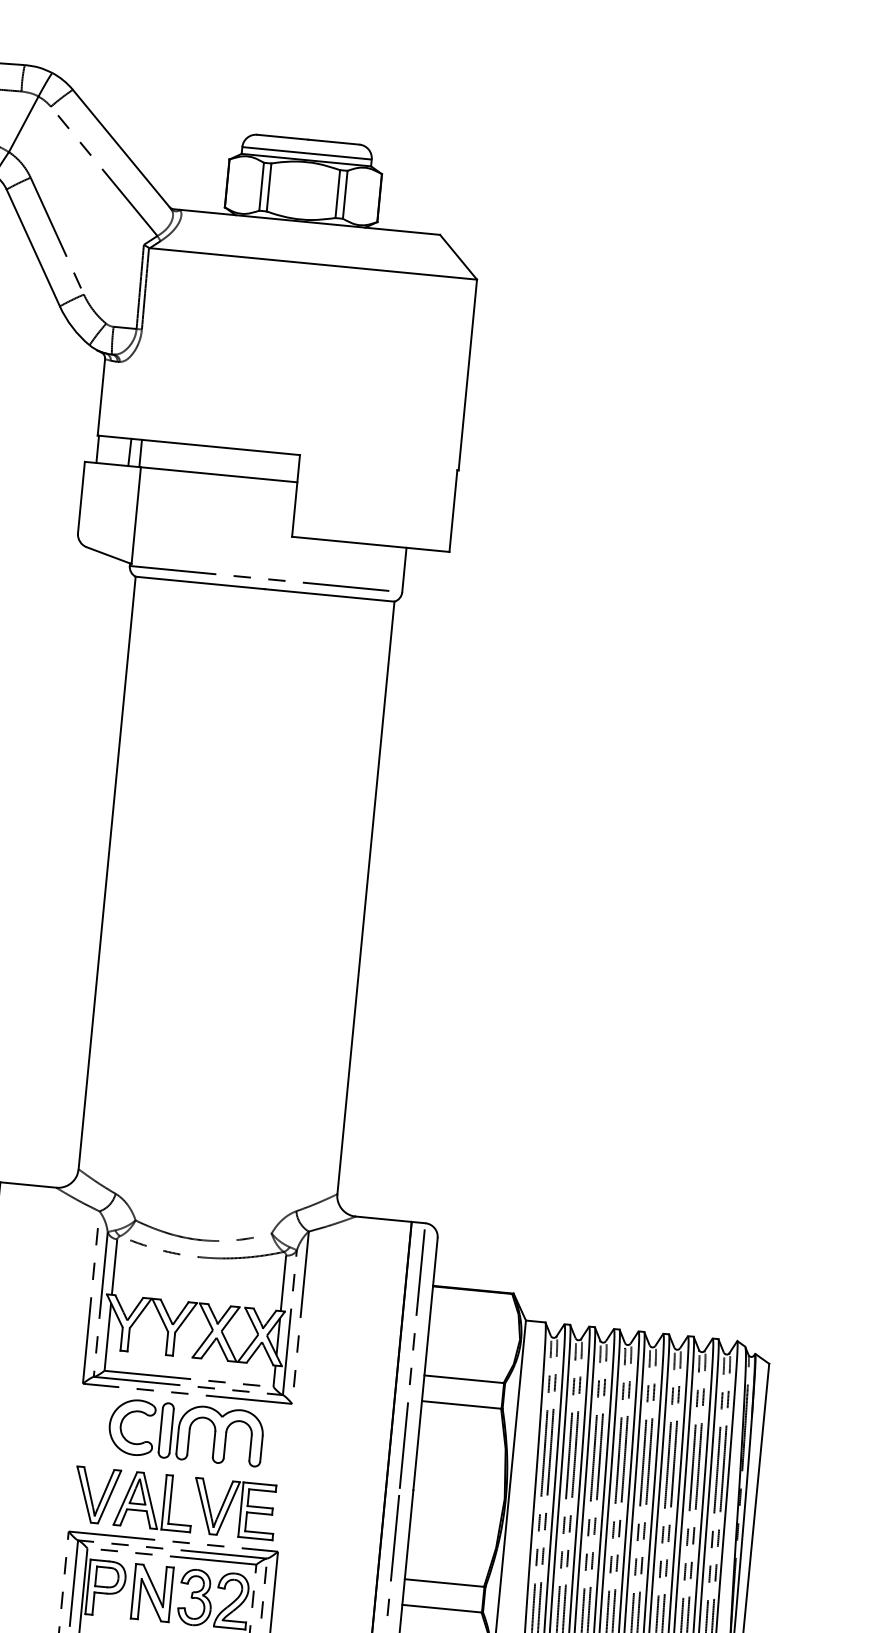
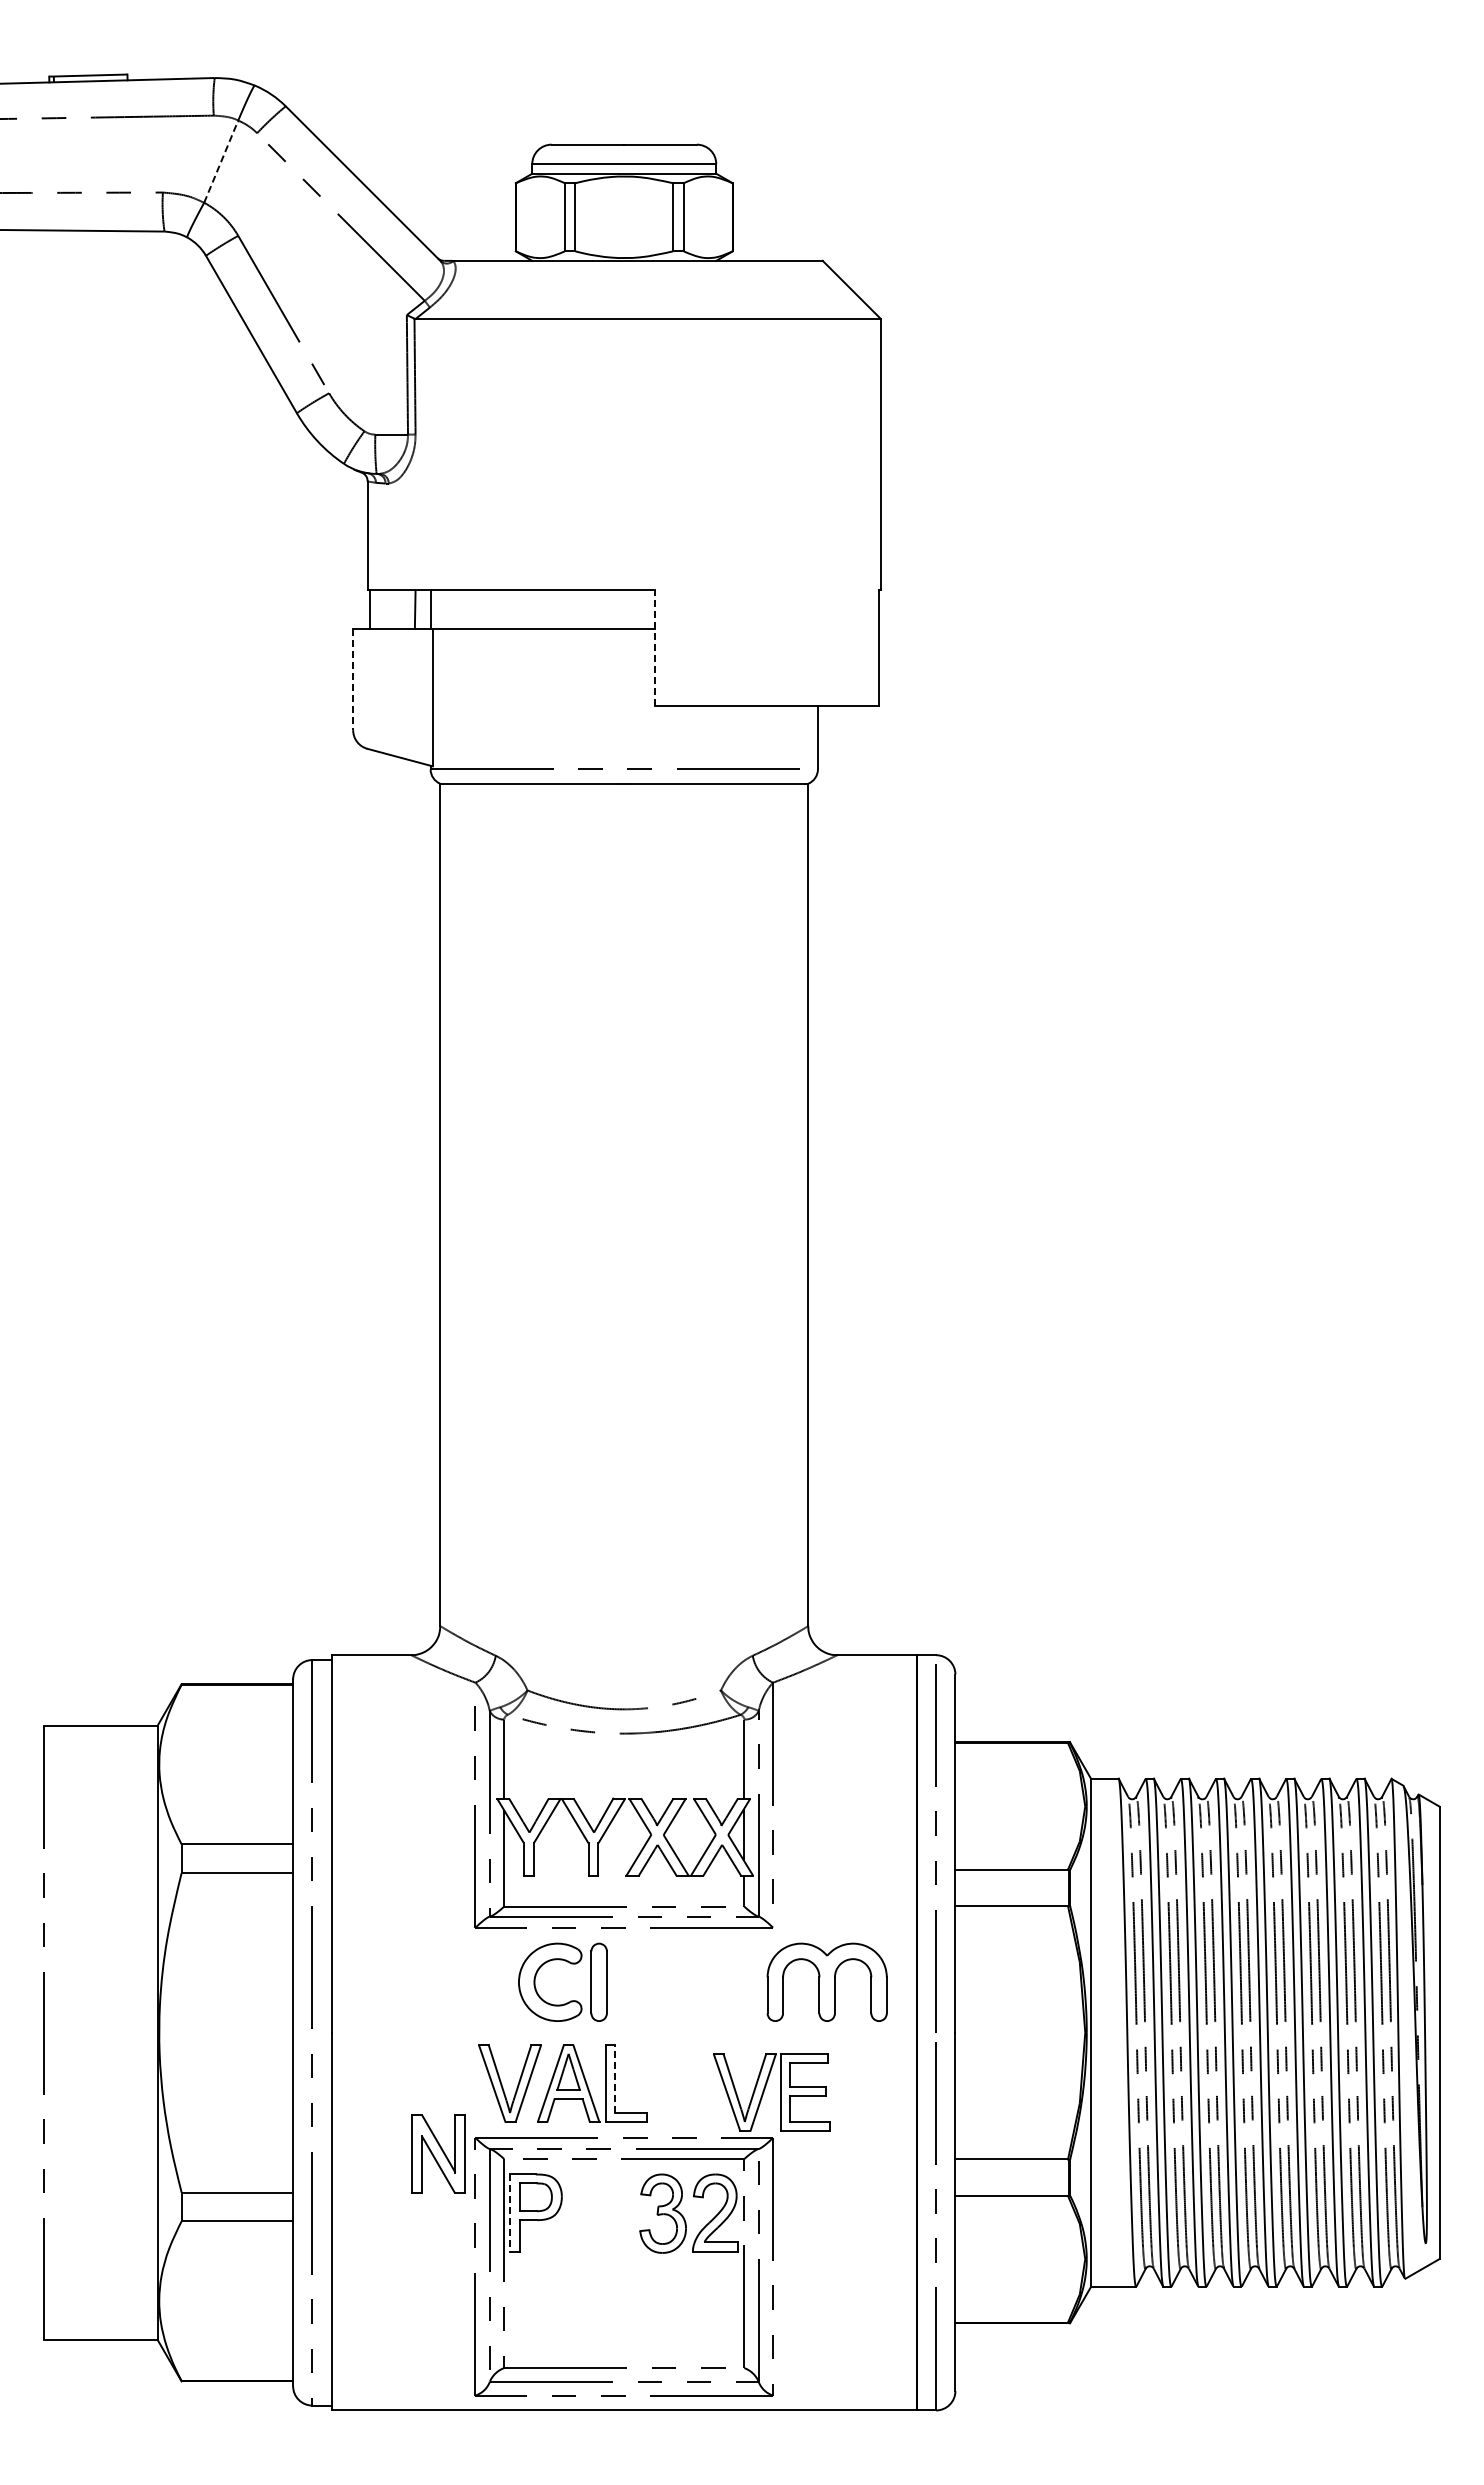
line: (23, 124) -> (221, 161), solid -> dashed
line: (296, 495) -> (655, 647), solid -> dashed
line: (81, 497) -> (353, 679), solid -> dashed
part: (219, 1435) -> (826, 1981), moved
line: (170, 1499) -> (614, 2078), solid -> dashed
part: (230, 1506) -> (765, 2089), moved
line: (88, 1587) -> (510, 2213), solid -> dashed
part: (152, 1592) -> (438, 2153), moved

